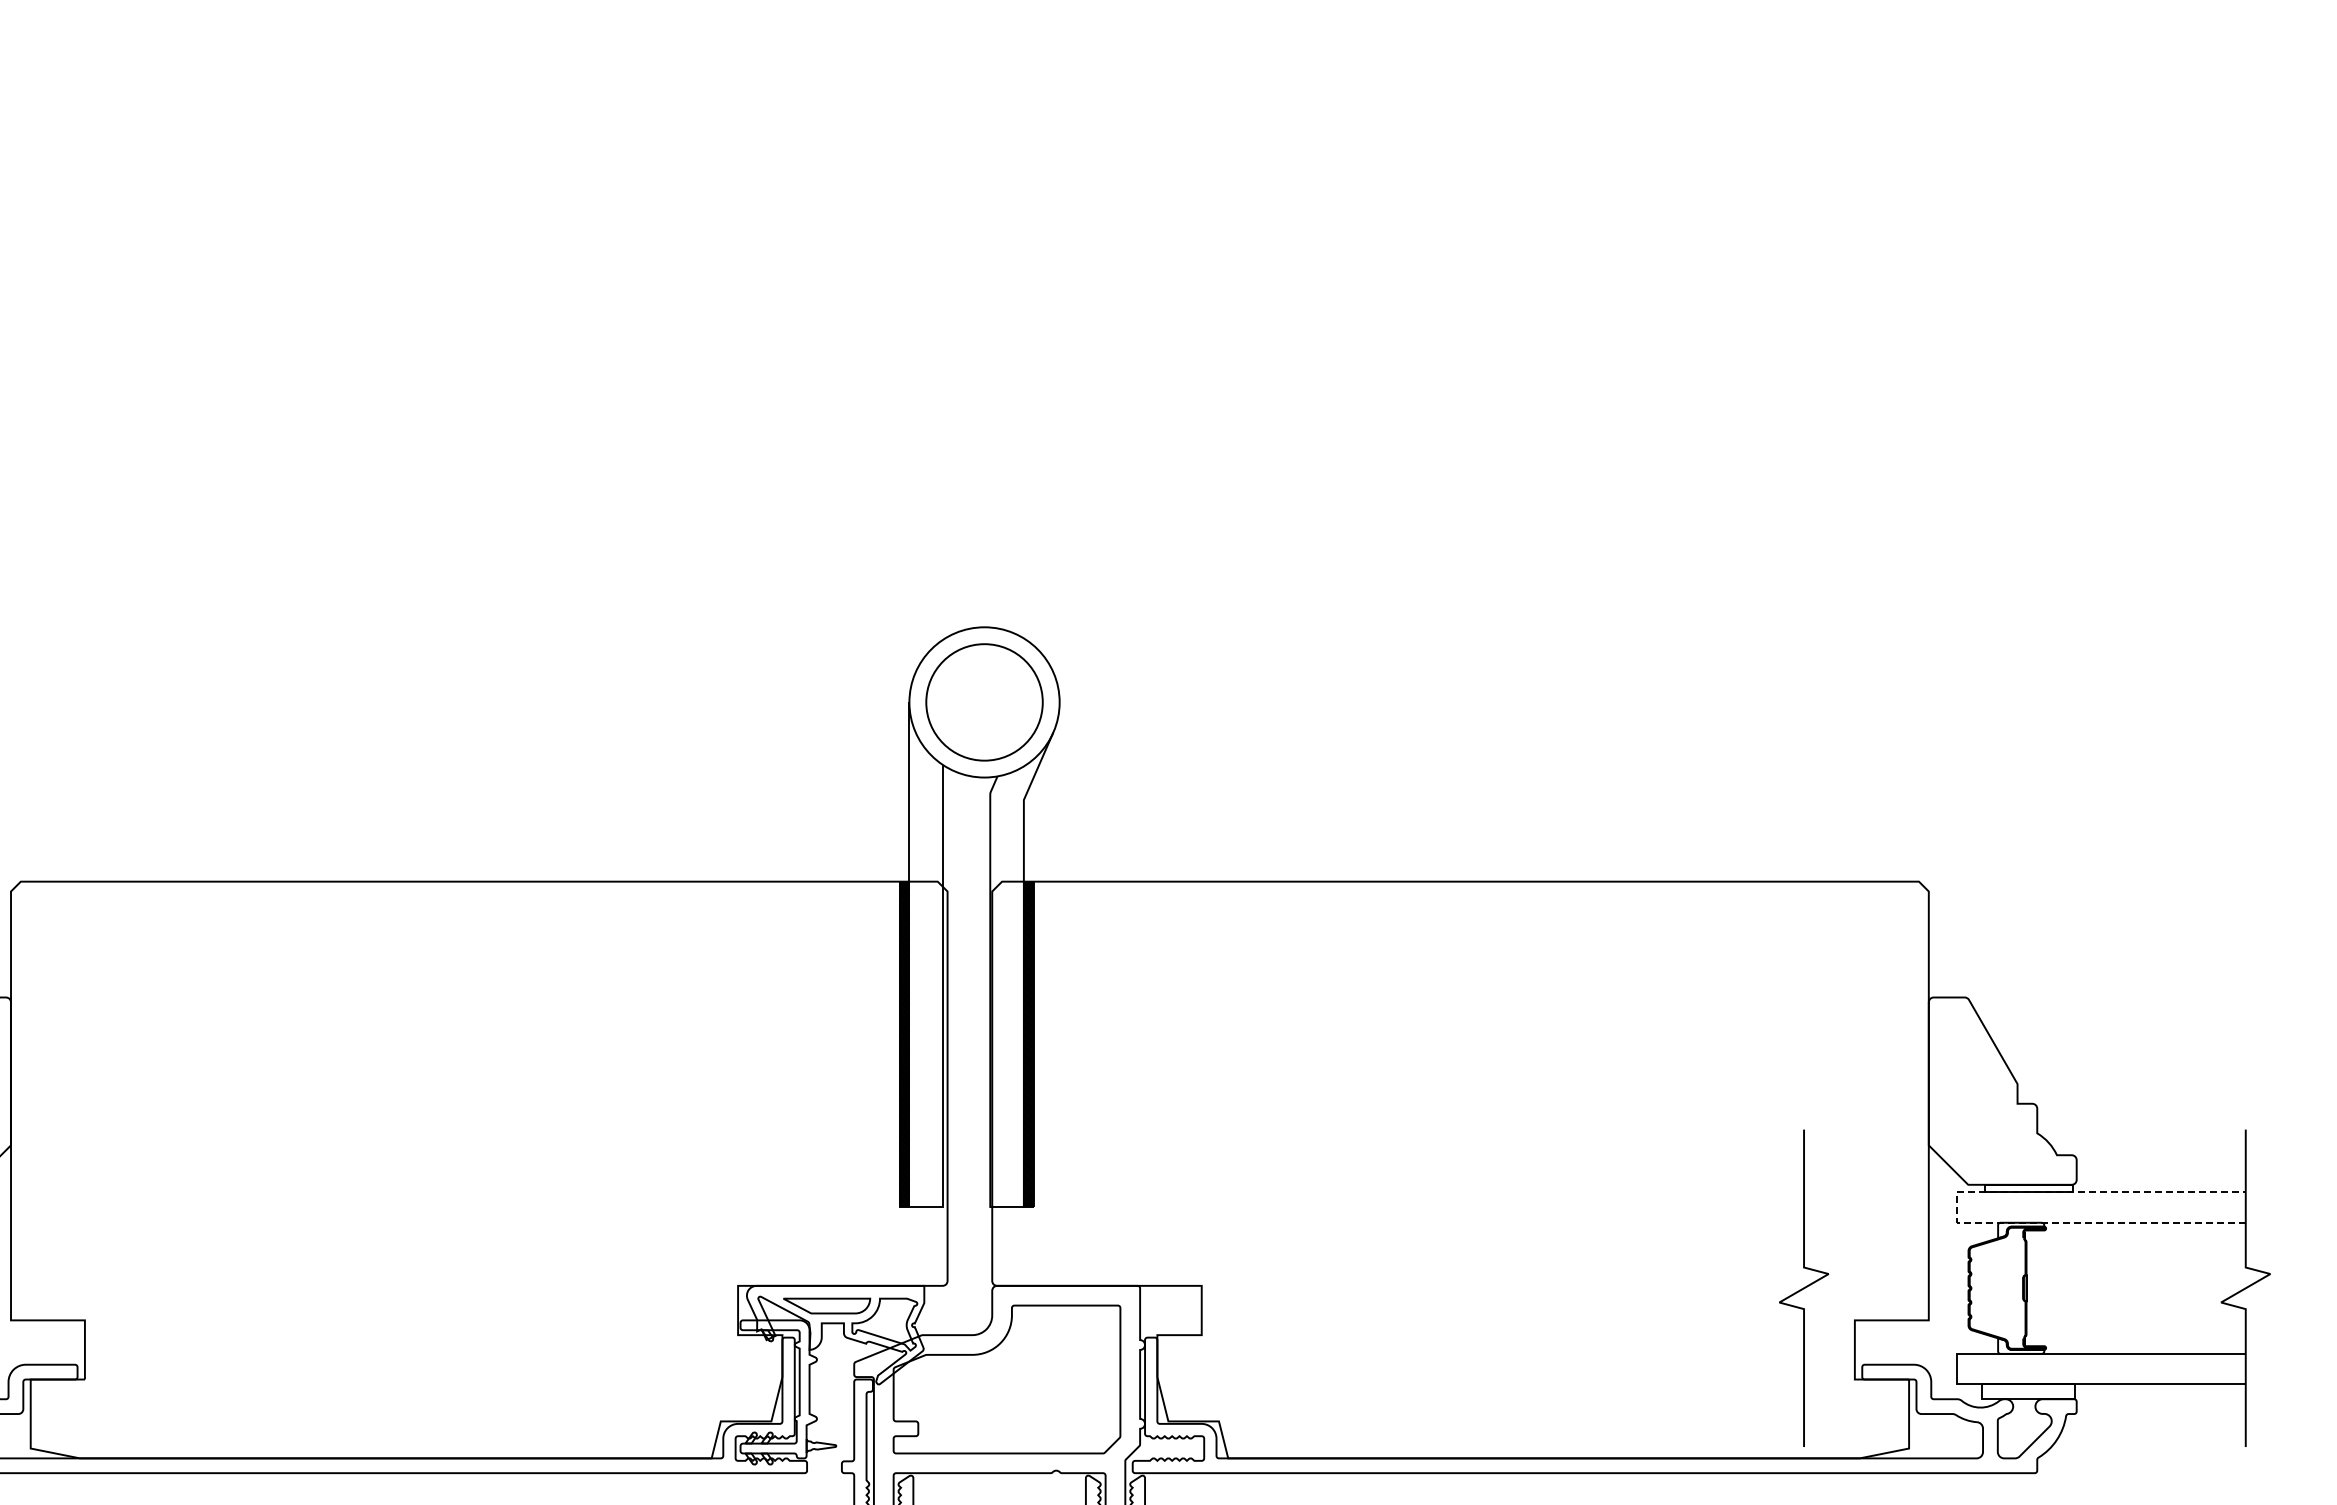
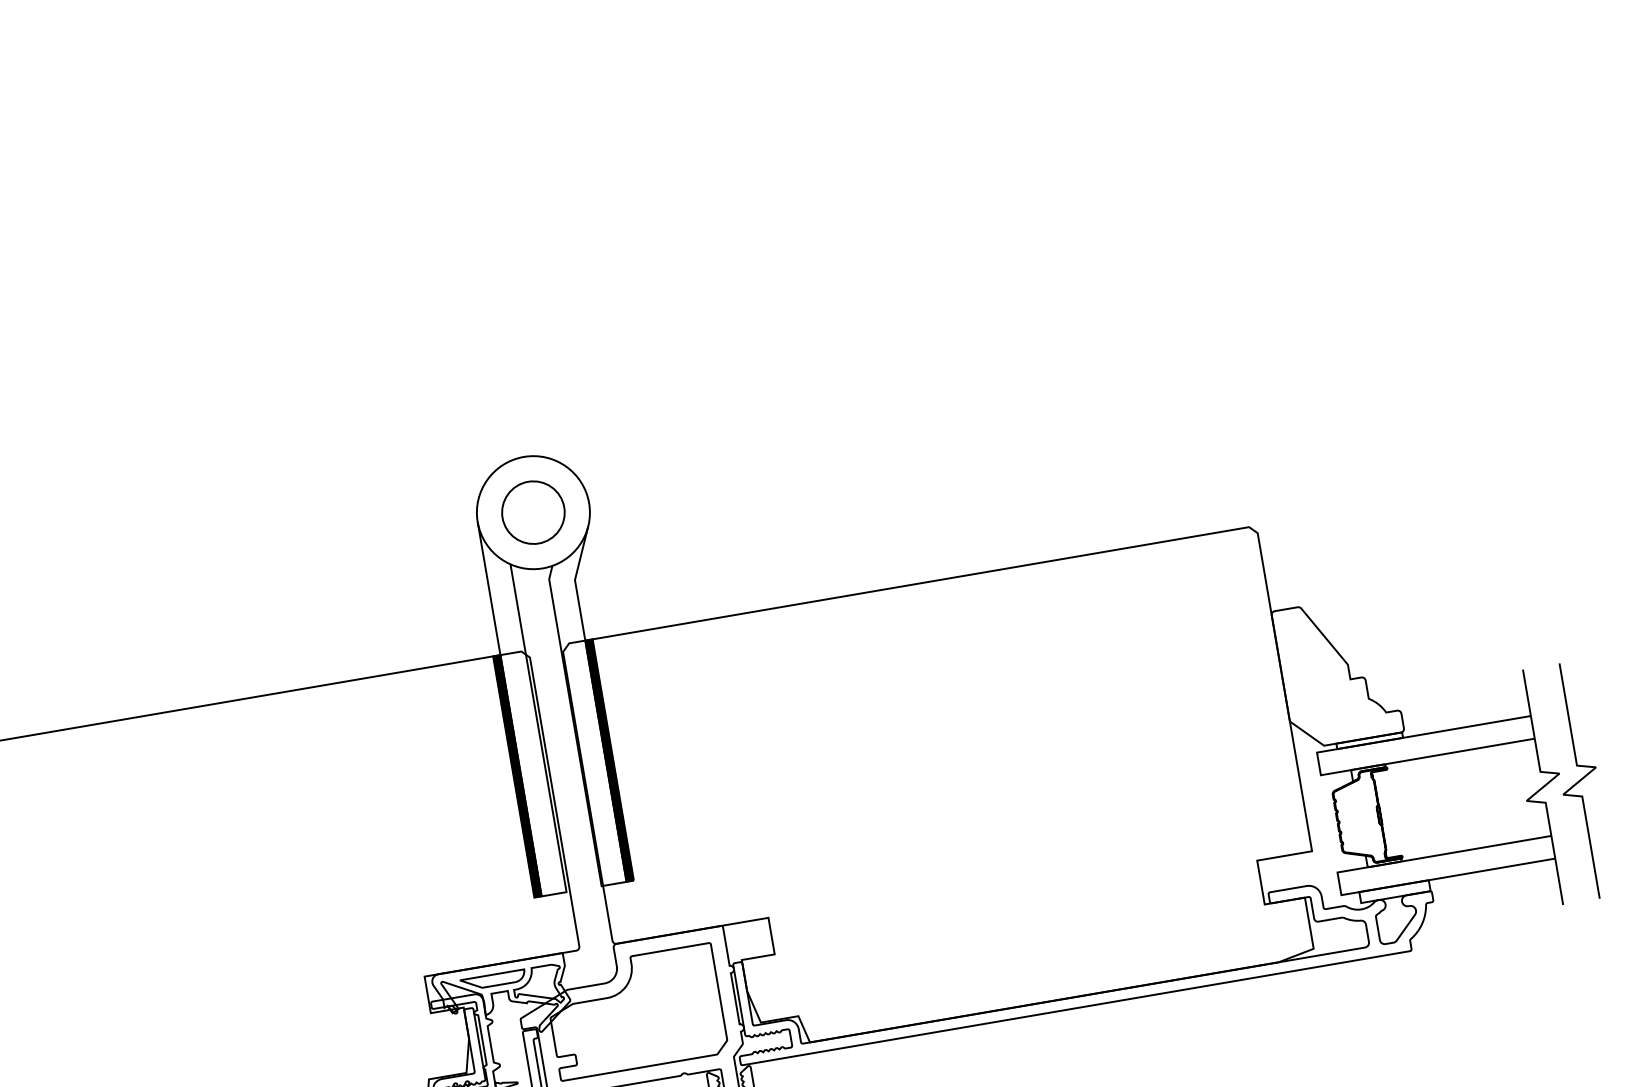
circle: (984, 702) -> (533, 512), size x0.71
line: (1957, 1206) -> (1318, 763), dashed -> solid
curve: (1804, 1287) -> (1579, 780), moved

